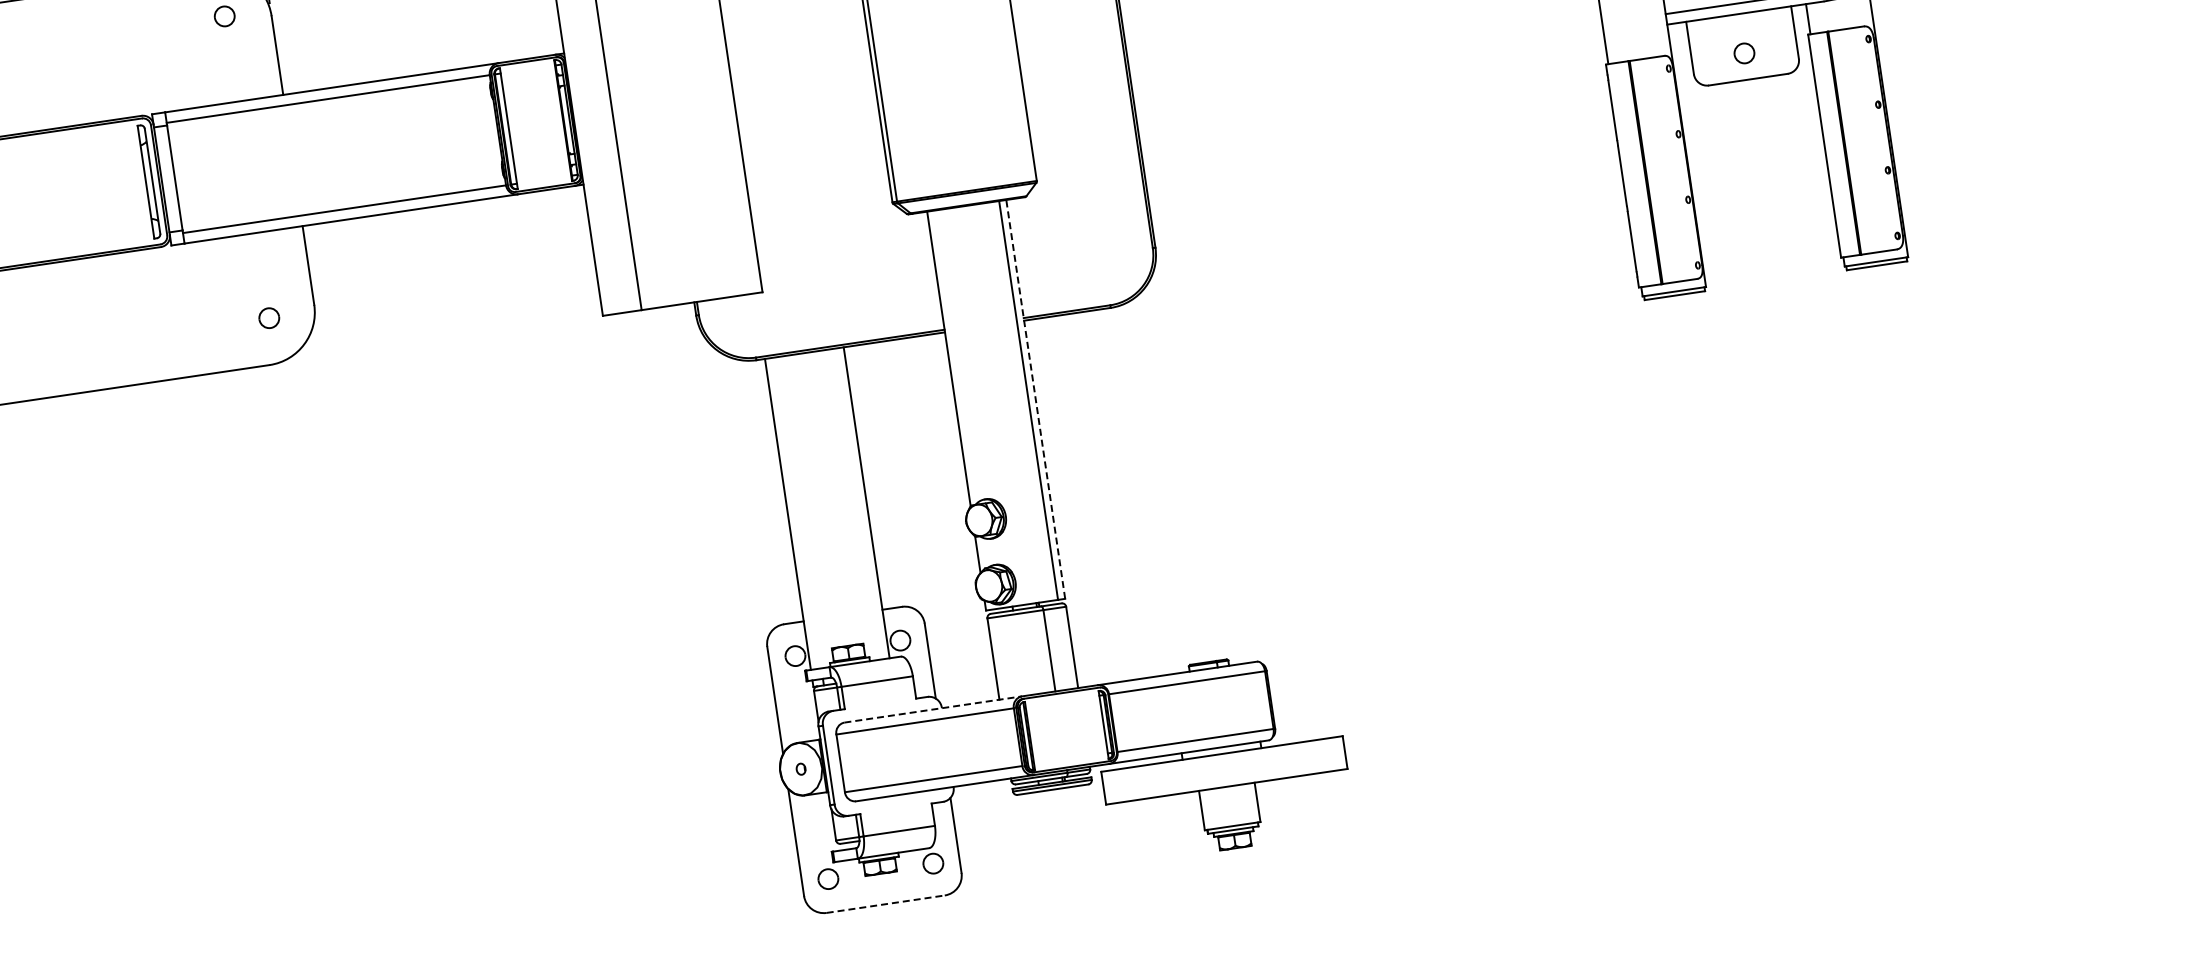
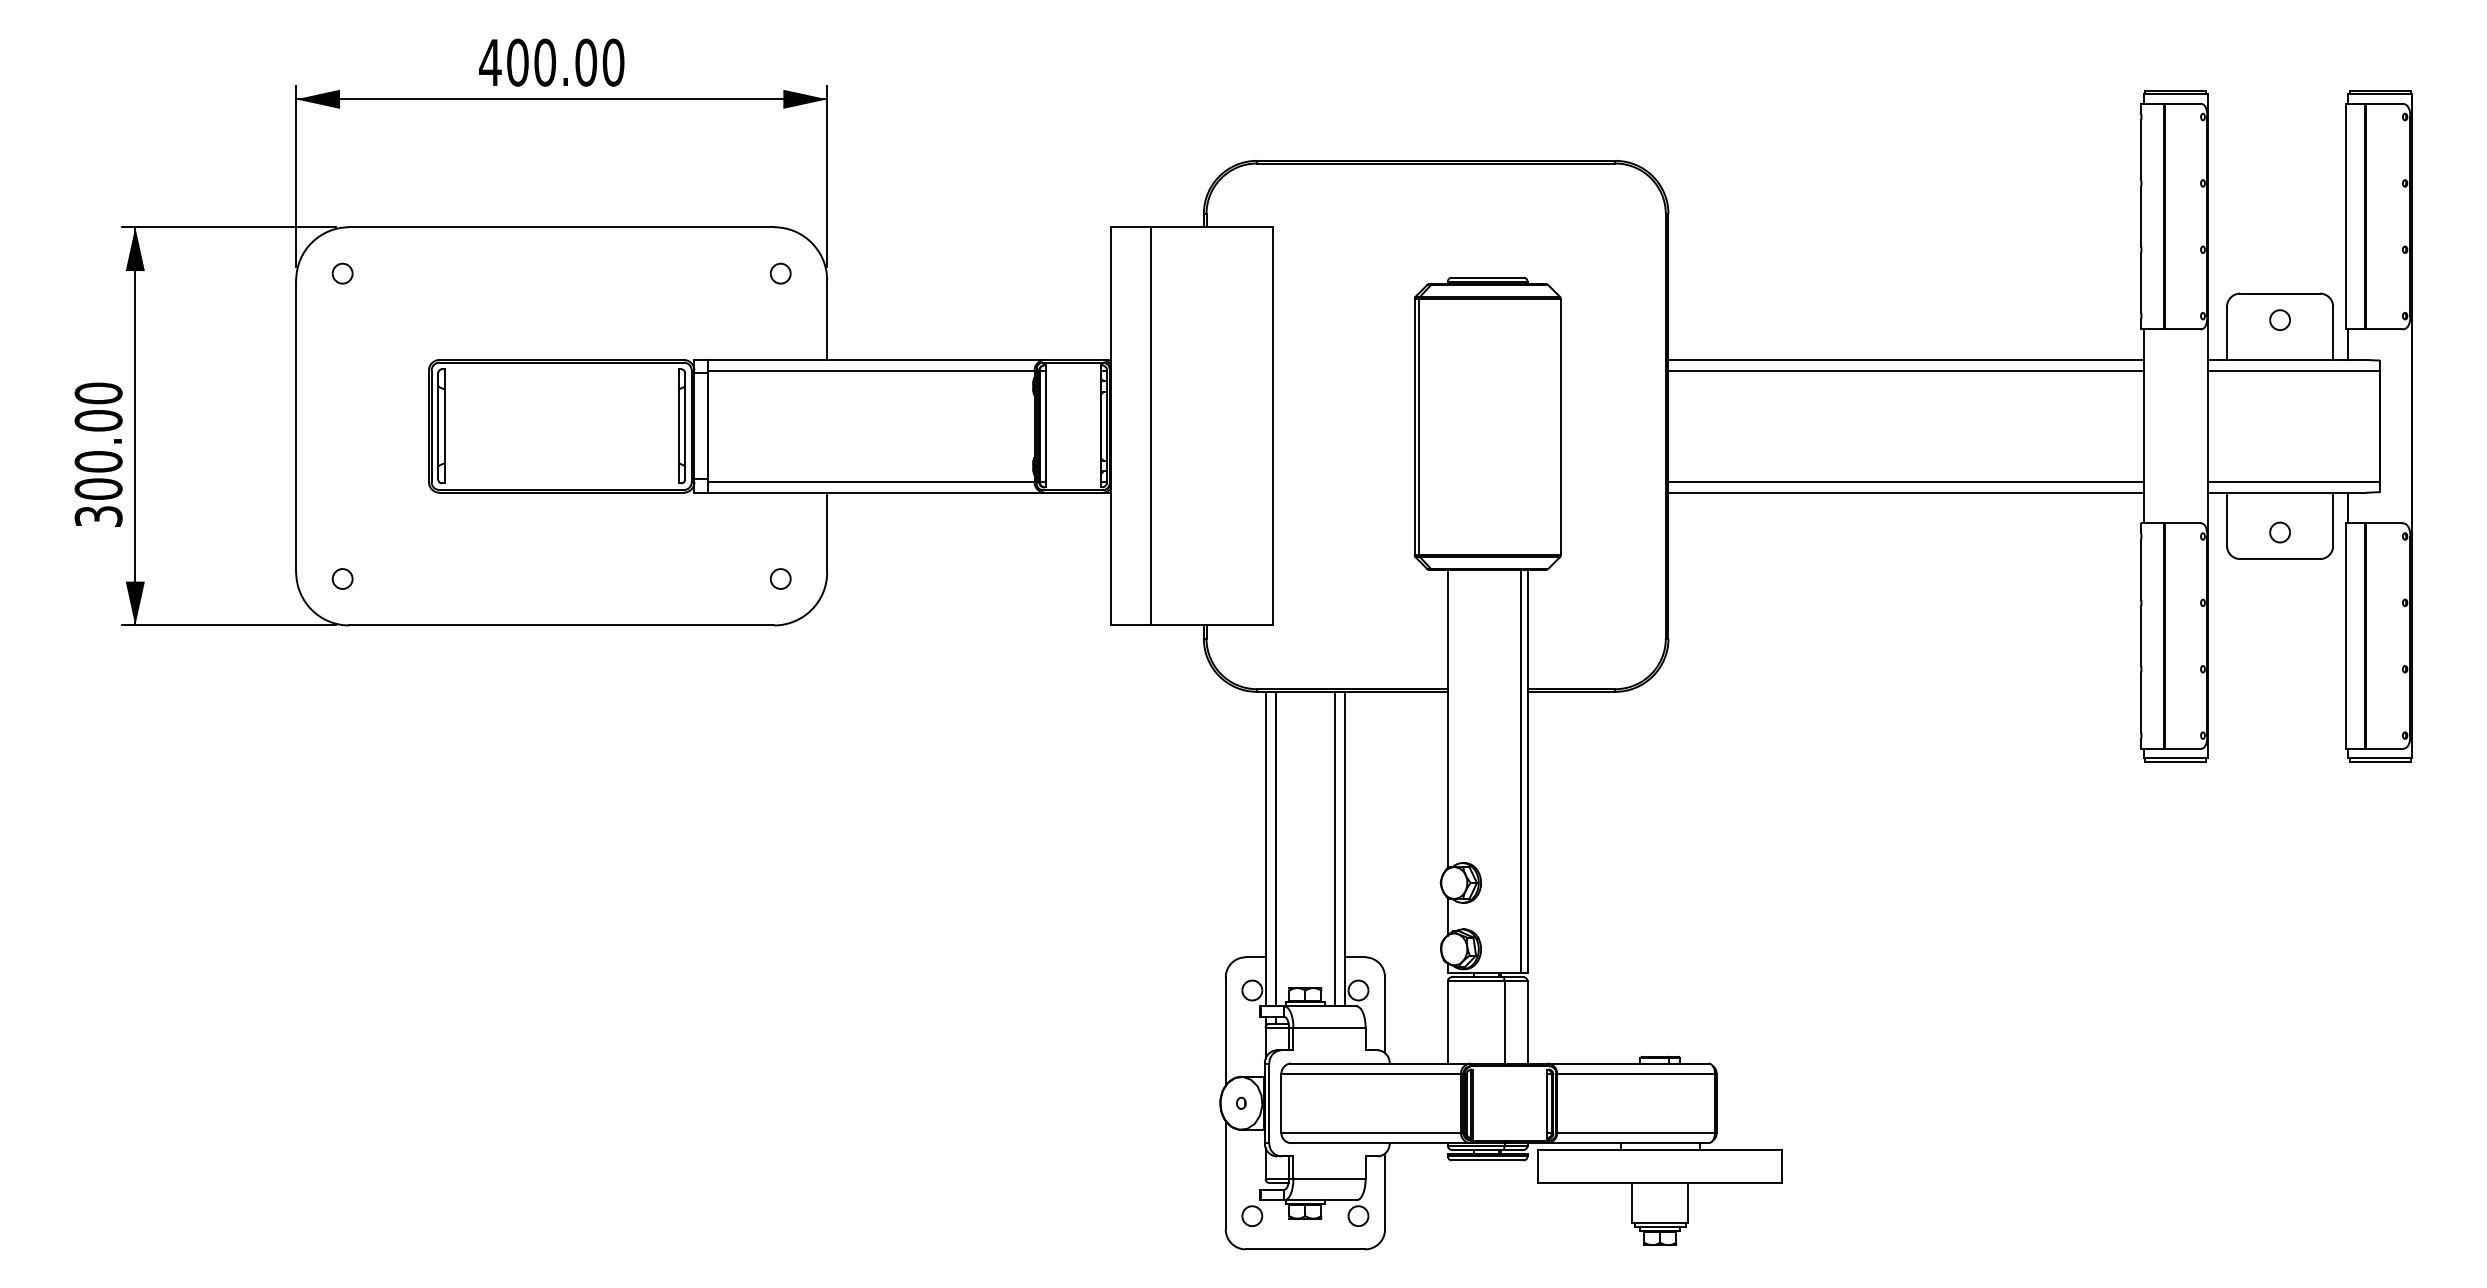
line: (1366, 58) -> (1905, 482), added
line: (1368, 68) -> (1905, 492), added
line: (1035, 399) -> (1527, 771), dashed -> solid
line: (855, 503) -> (1334, 848), added
line: (798, 512) -> (1276, 848), added
line: (932, 709) -> (1380, 1063), dashed -> solid
line: (885, 904) -> (1305, 1249), dashed -> solid

